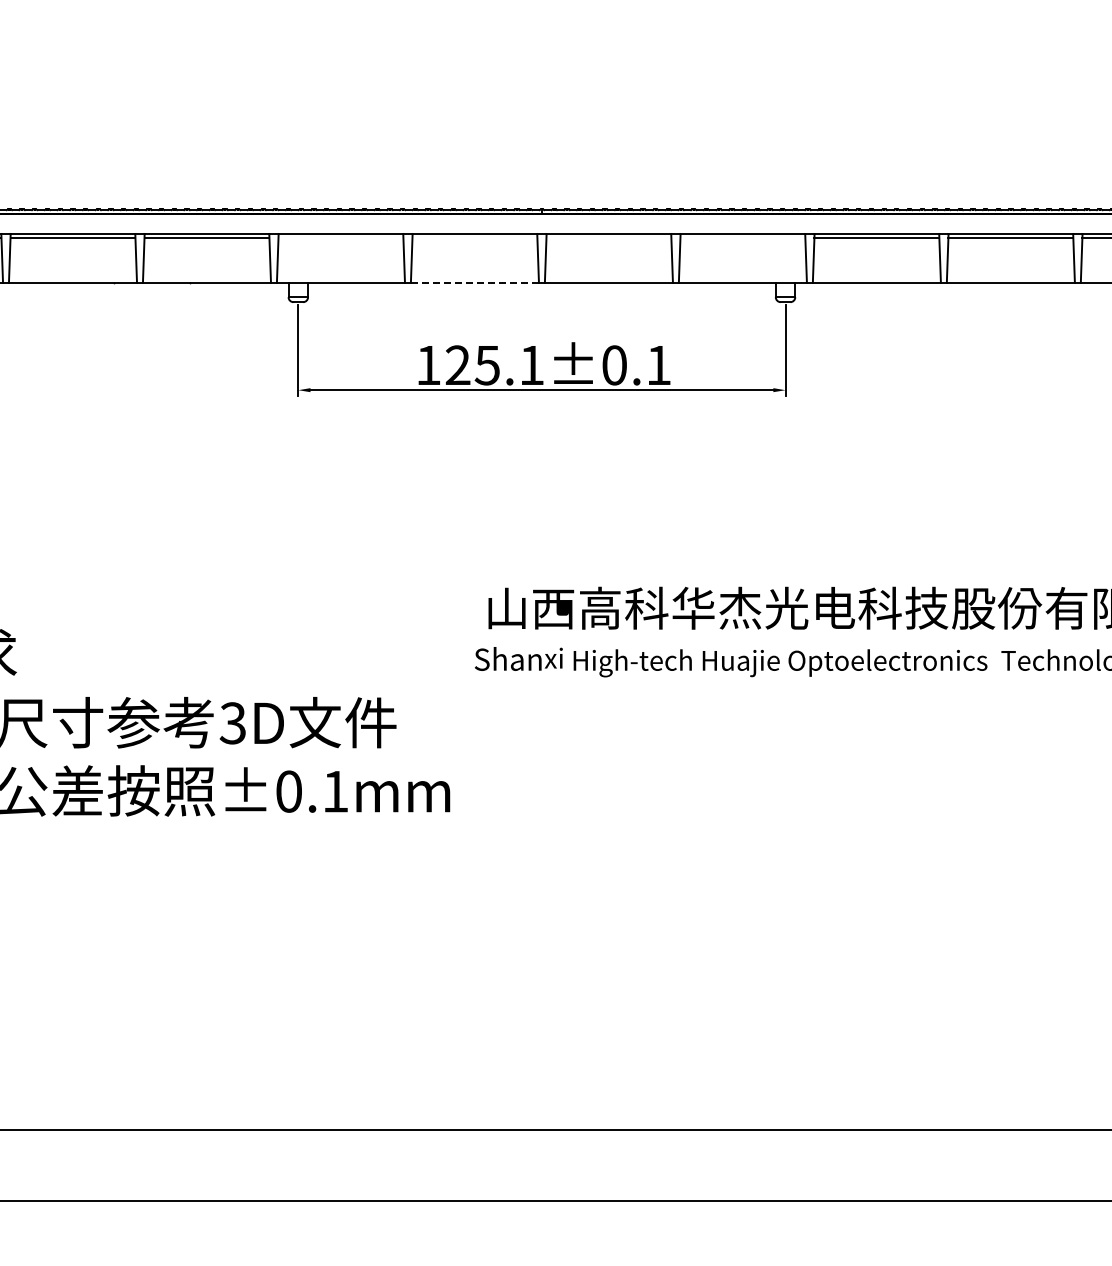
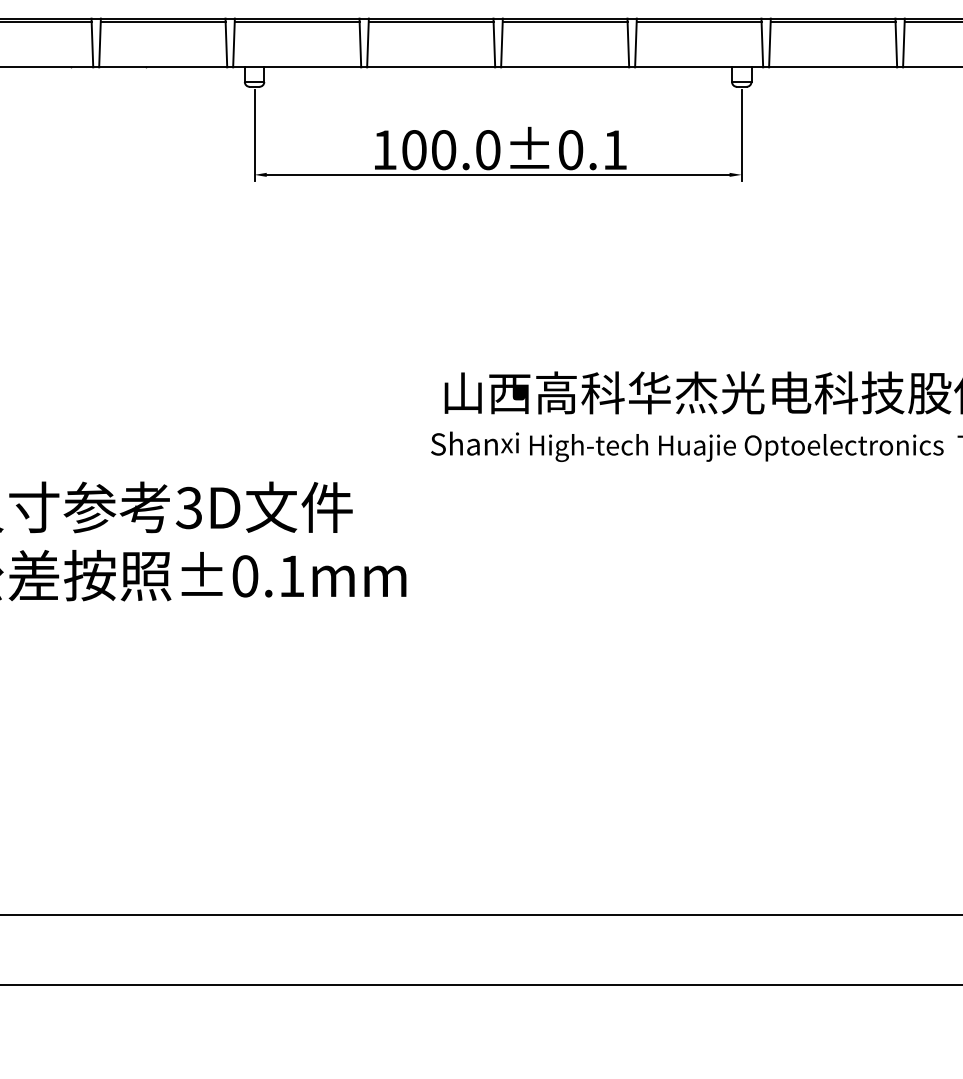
line: (340, 237) -> (296, 22), added
line: (474, 237) -> (430, 22), added
line: (608, 237) -> (564, 22), added
line: (742, 237) -> (698, 22), added
line: (475, 282) -> (431, 67), dashed -> solid
text: (494, 365) -> (450, 150), 125.1±0.1 -> 100.0±0.1

